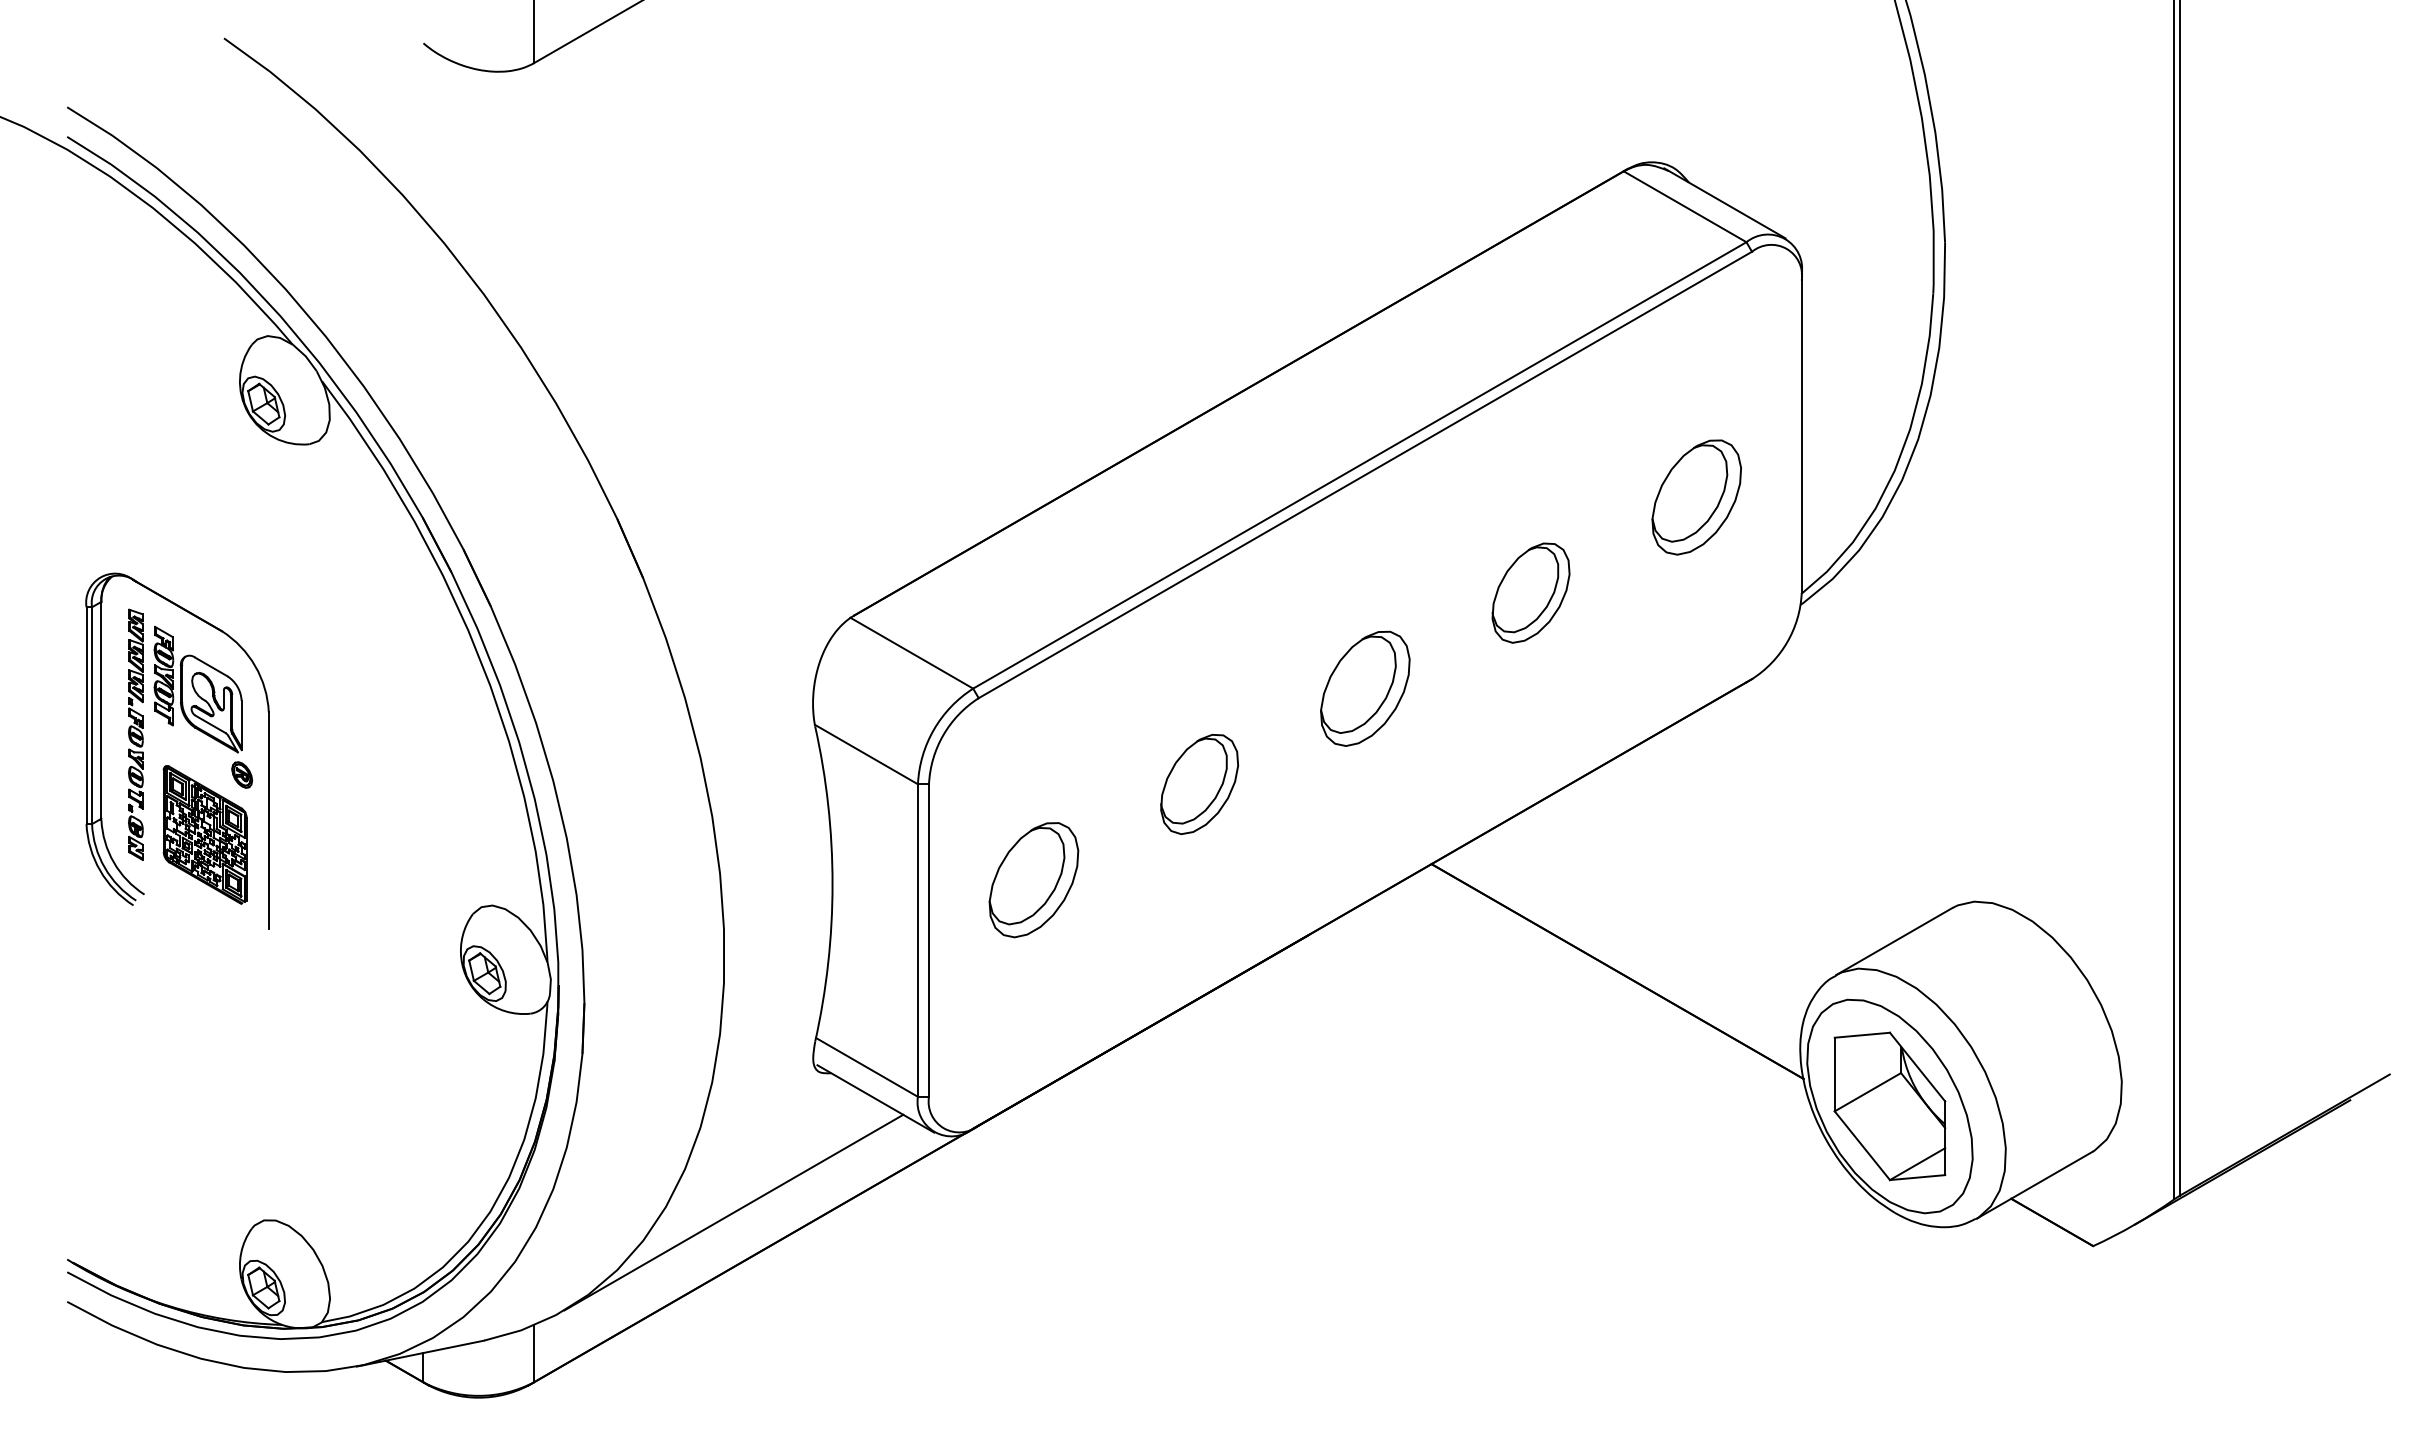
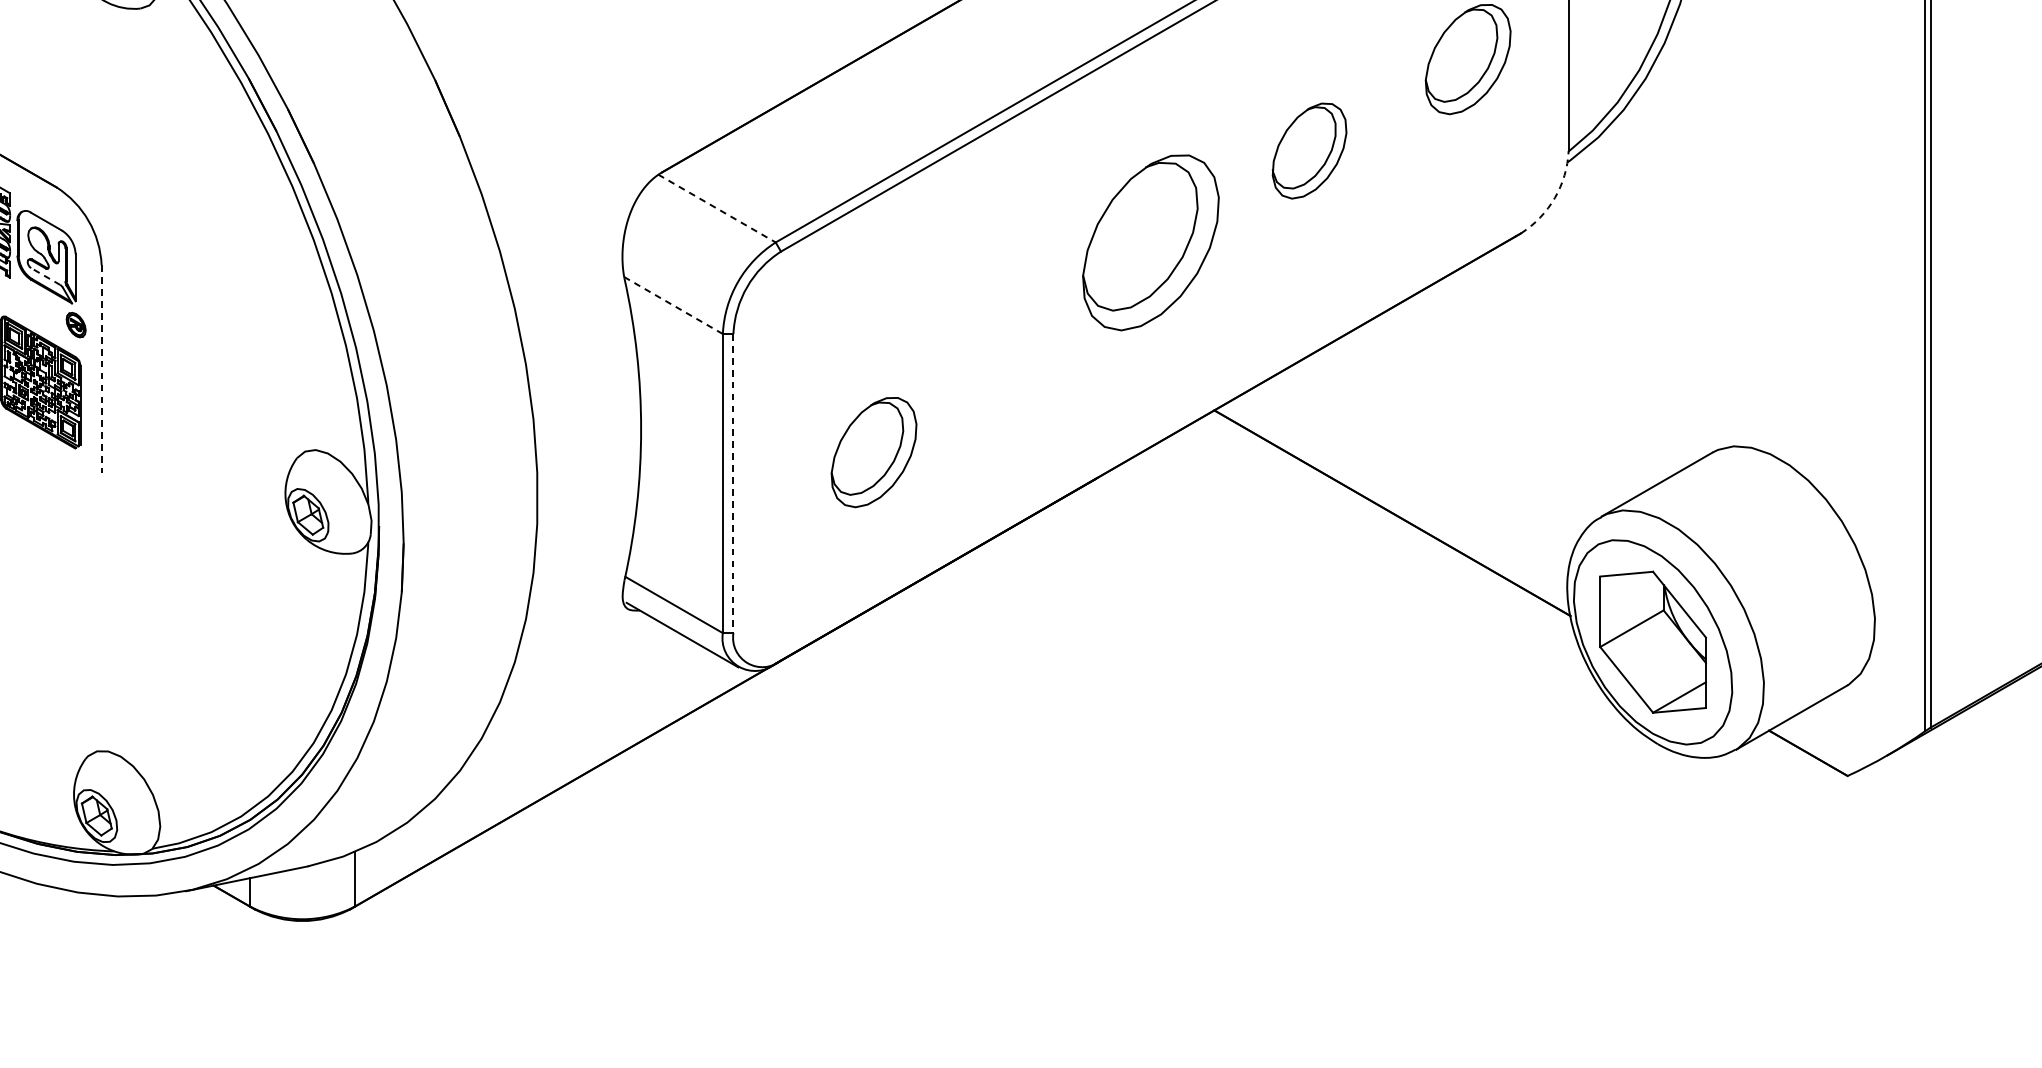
arc: (1787, 642) -> (1555, 198), solid -> dashed
line: (911, 653) -> (716, 208), solid -> dashed
part: (1365, 688) -> (1151, 242), size x1.6
line: (210, 724) -> (45, 276), solid -> dashed
line: (866, 754) -> (673, 305), solid -> dashed
part: (1199, 784) -> (992, 334), removed
line: (268, 821) -> (101, 369), solid -> dashed
part: (1033, 880) -> (873, 452), moved
line: (929, 941) -> (733, 484), solid -> dashed
line: (733, 1212) -> (546, 743), removed

